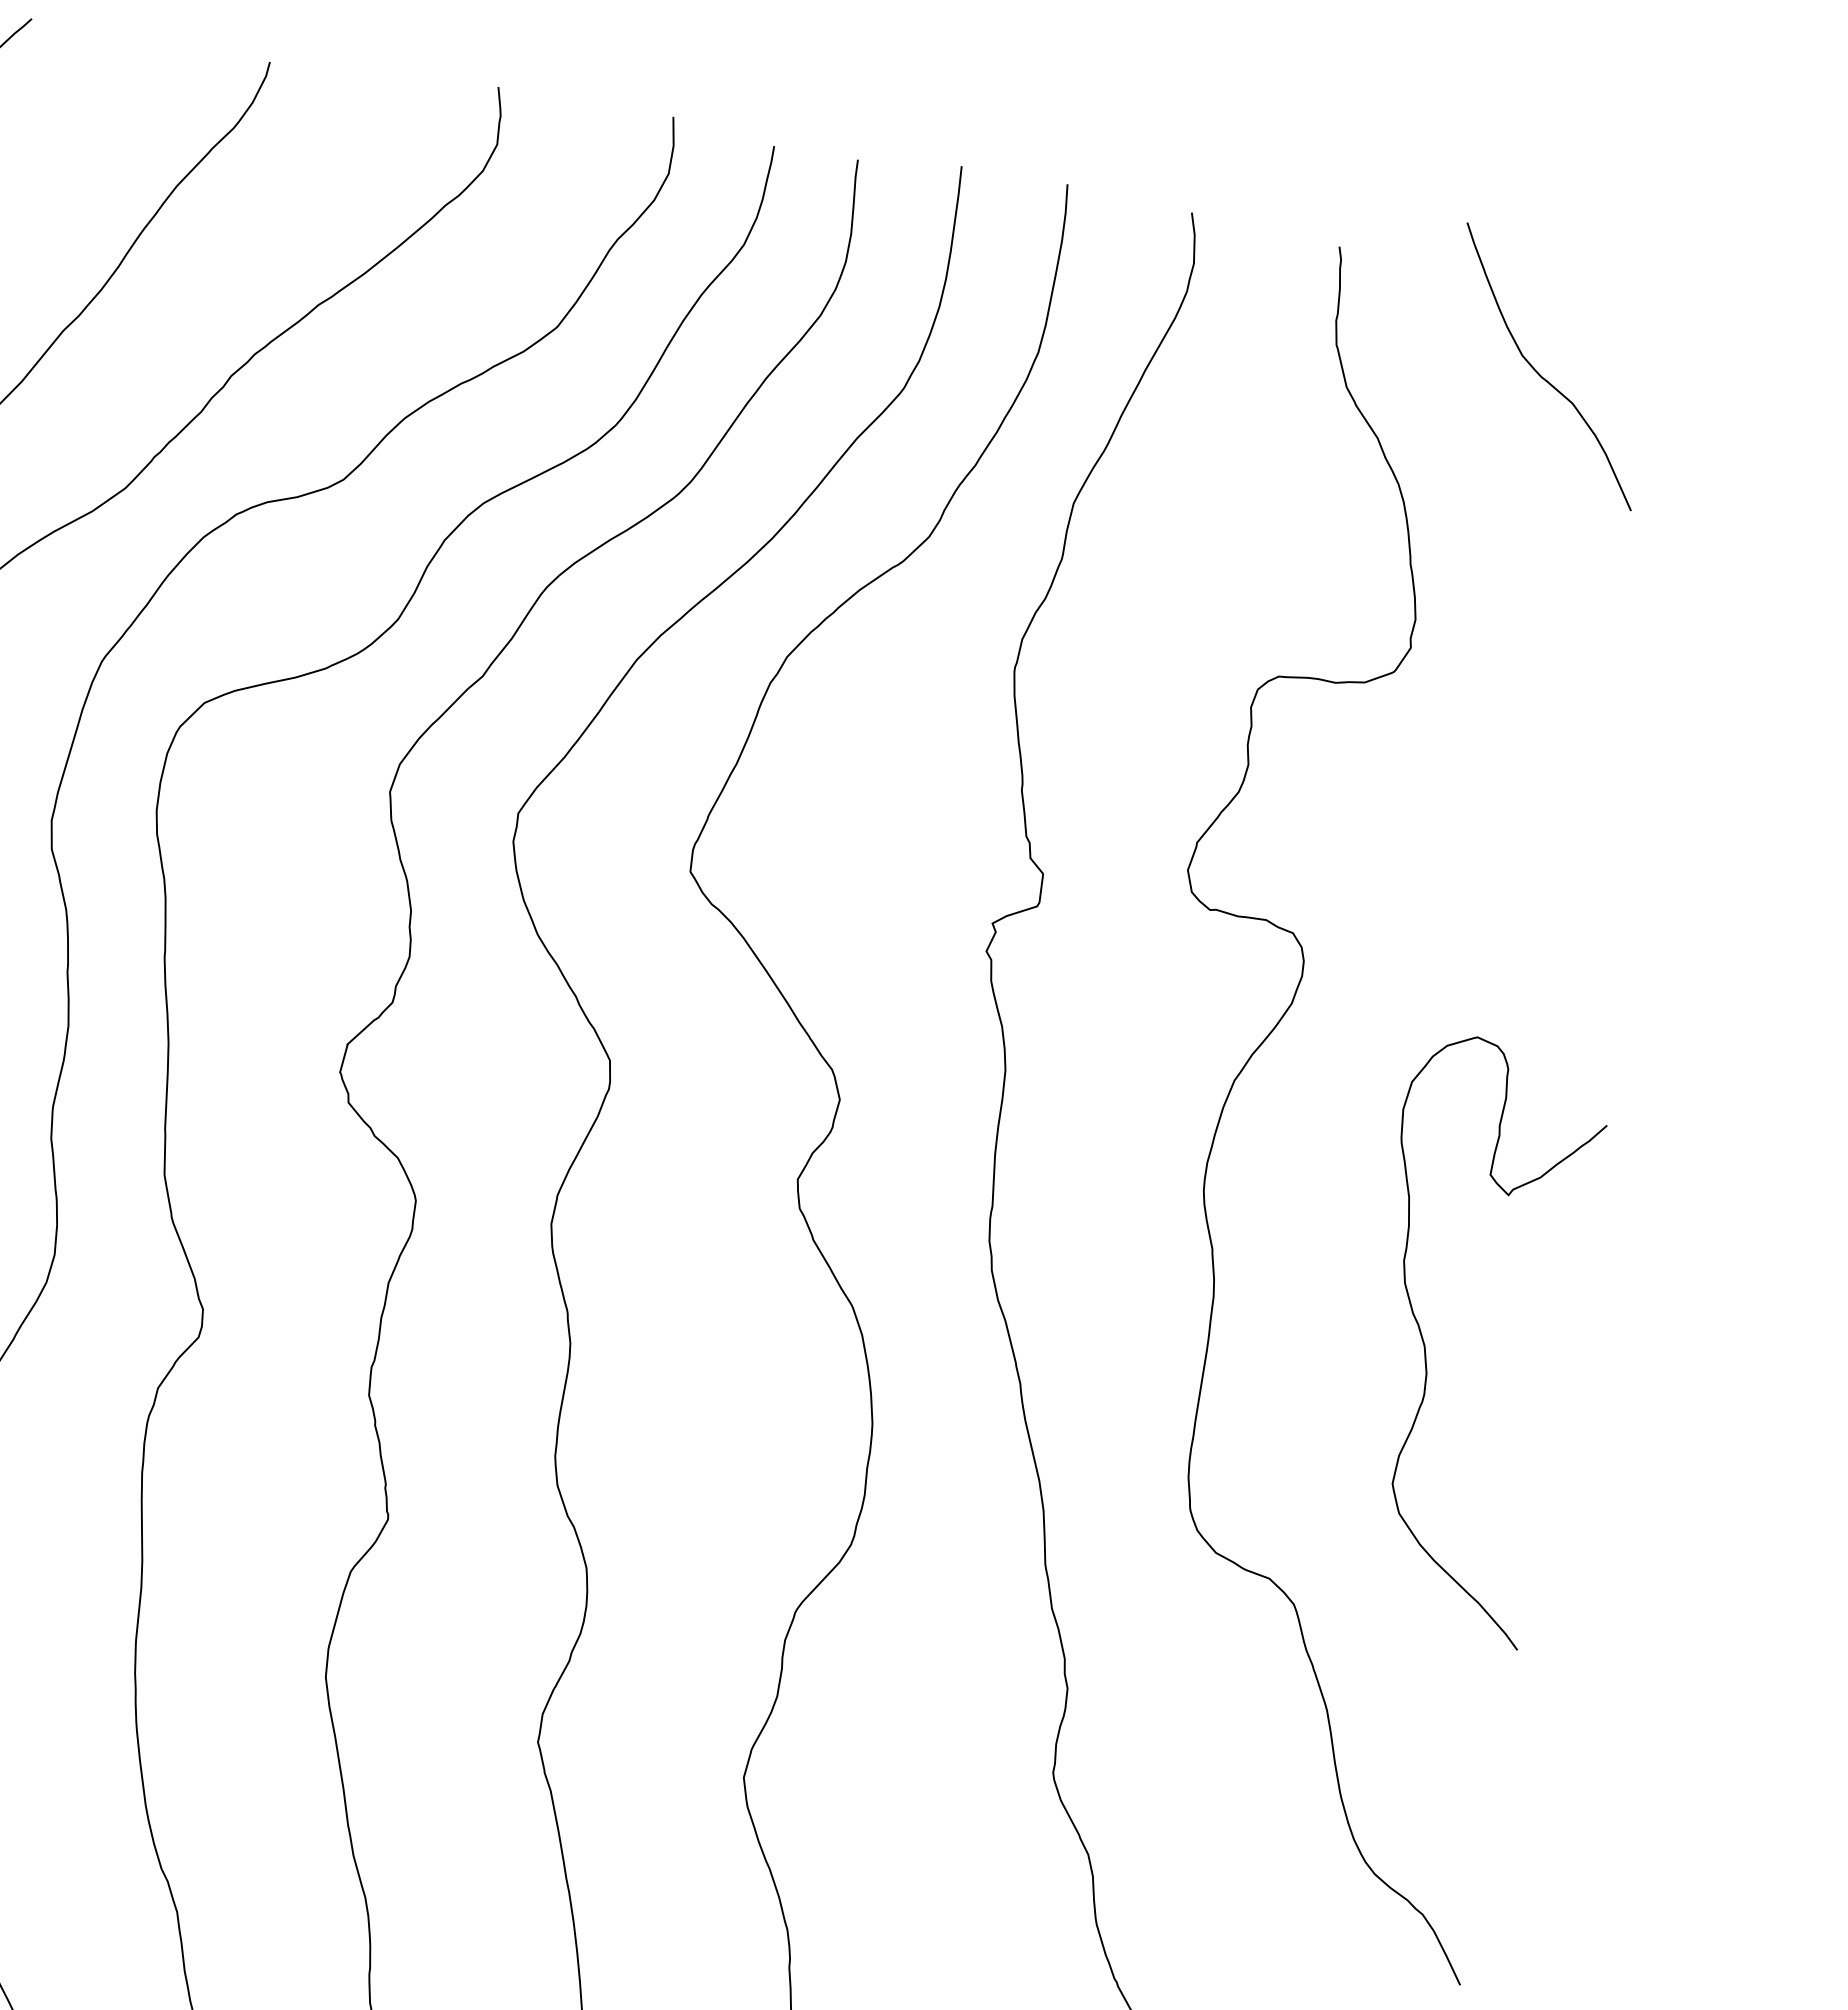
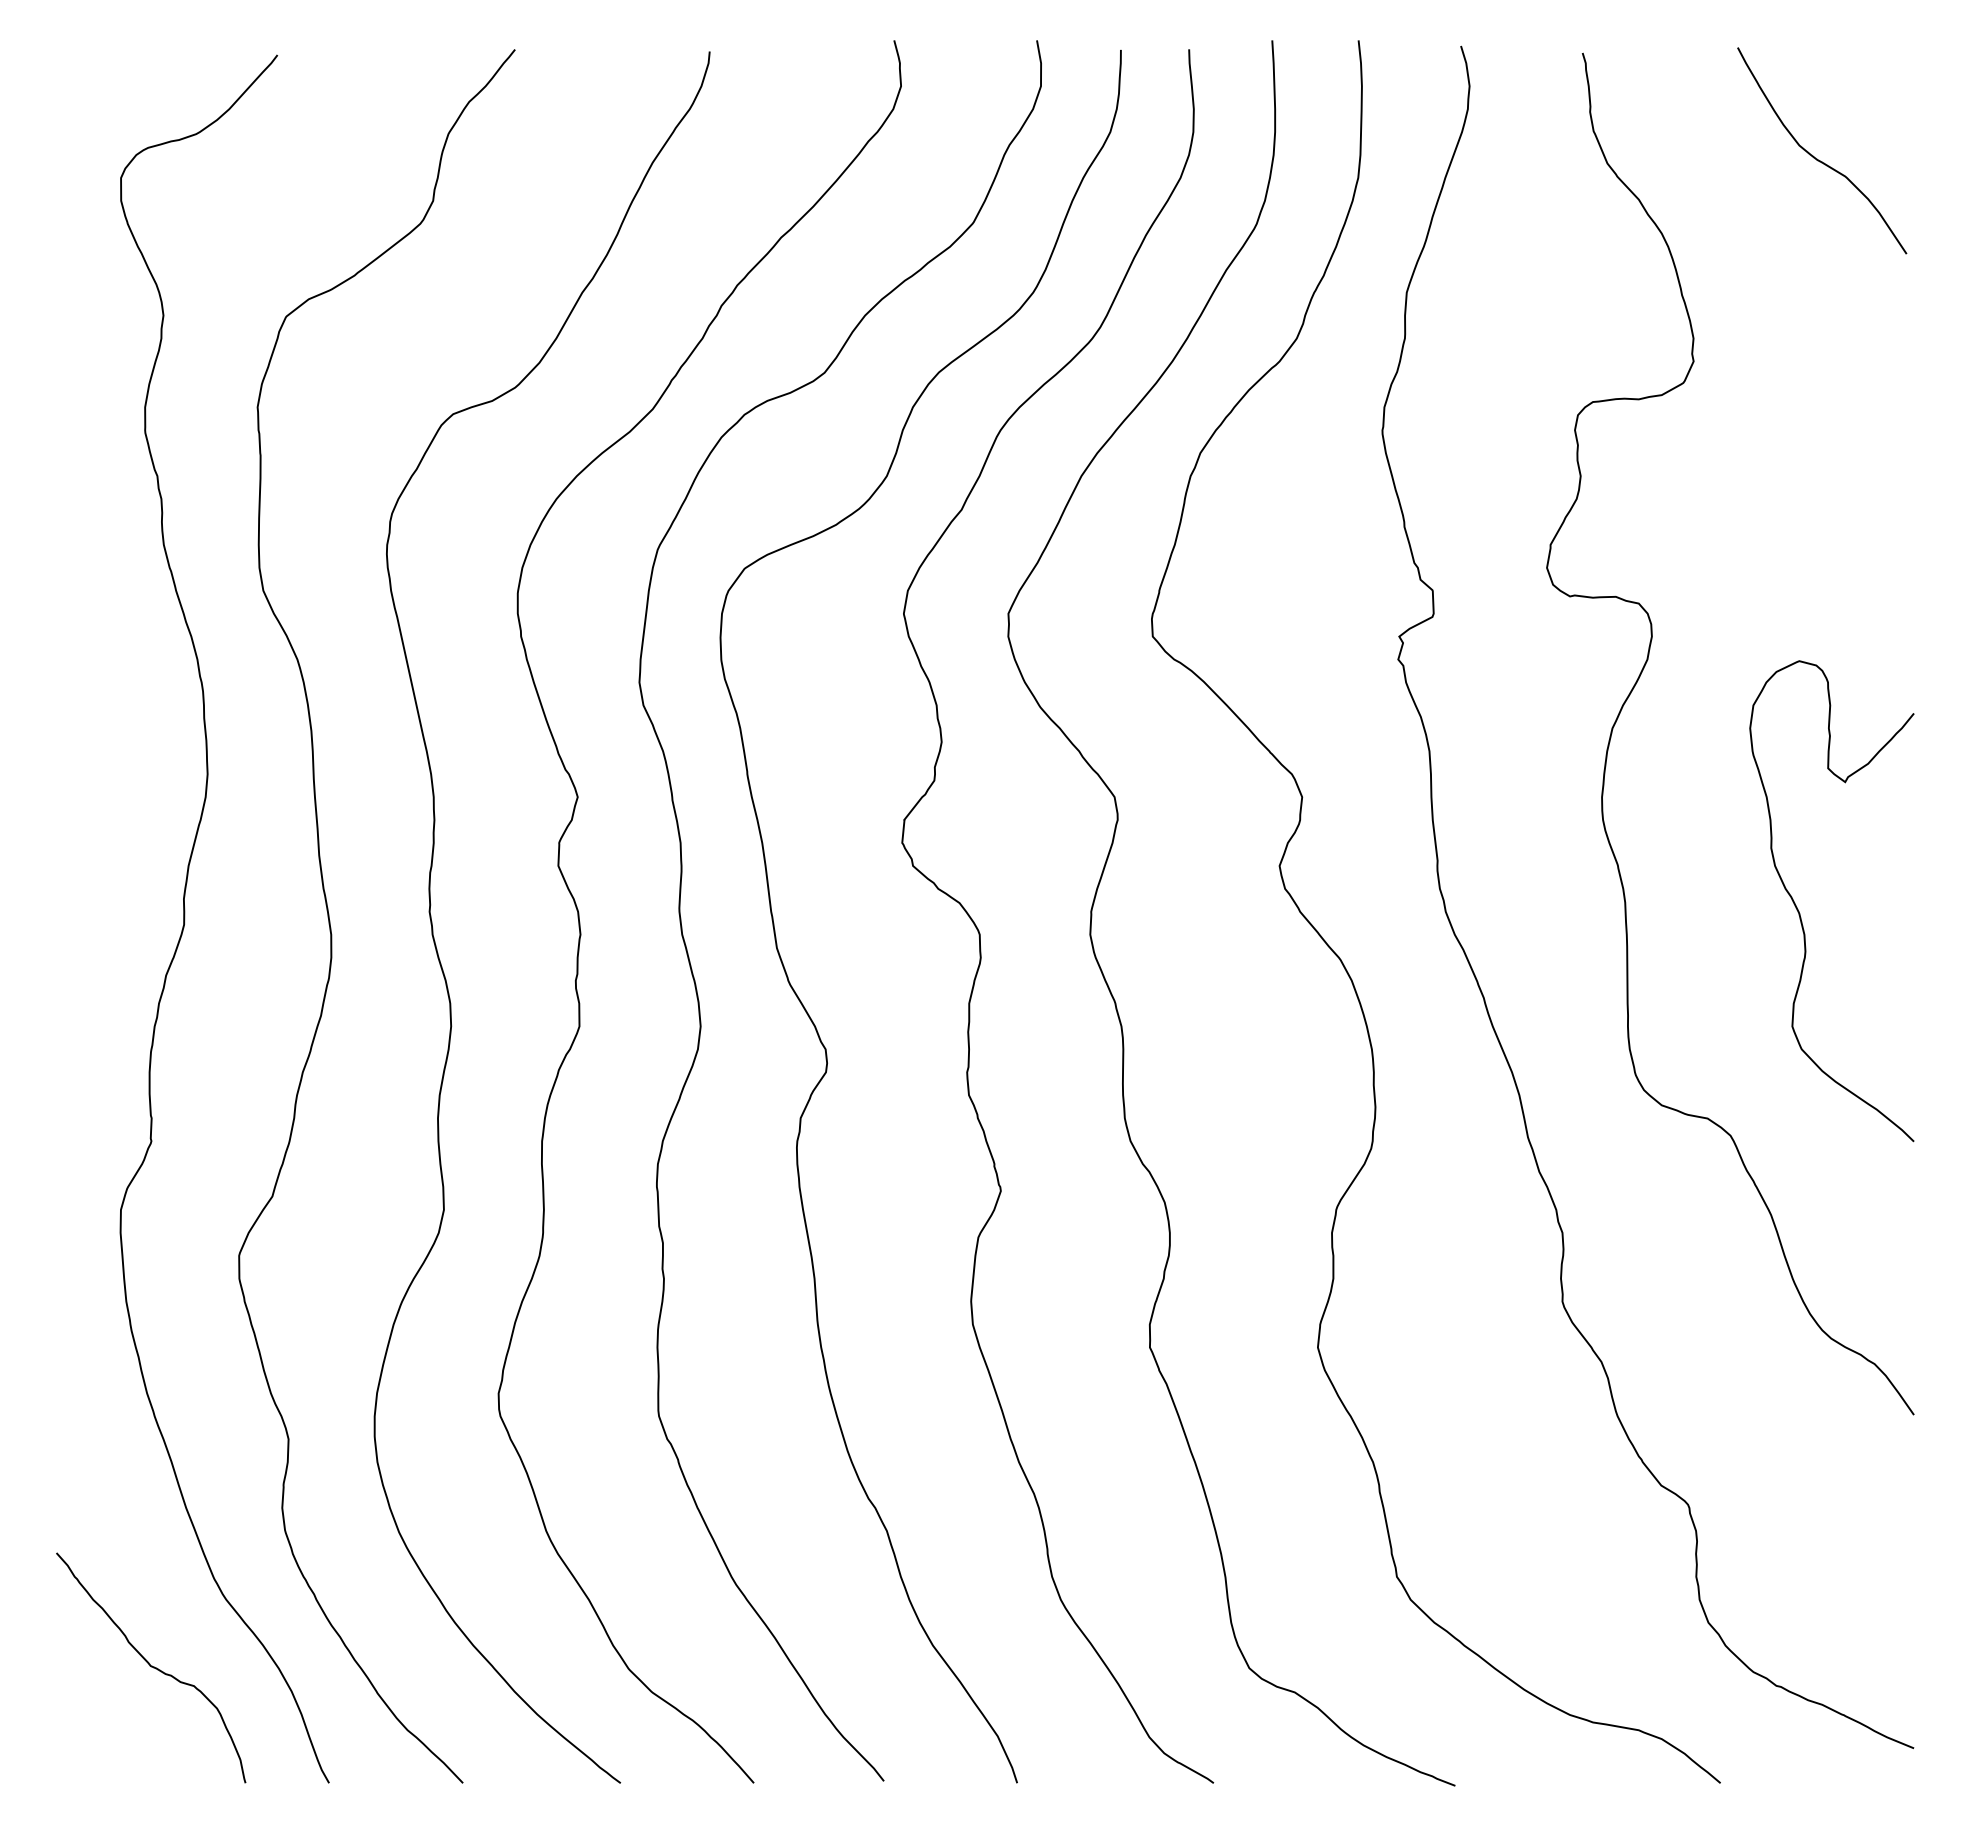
curve: (1541, 375) -> (1817, 158), moved

